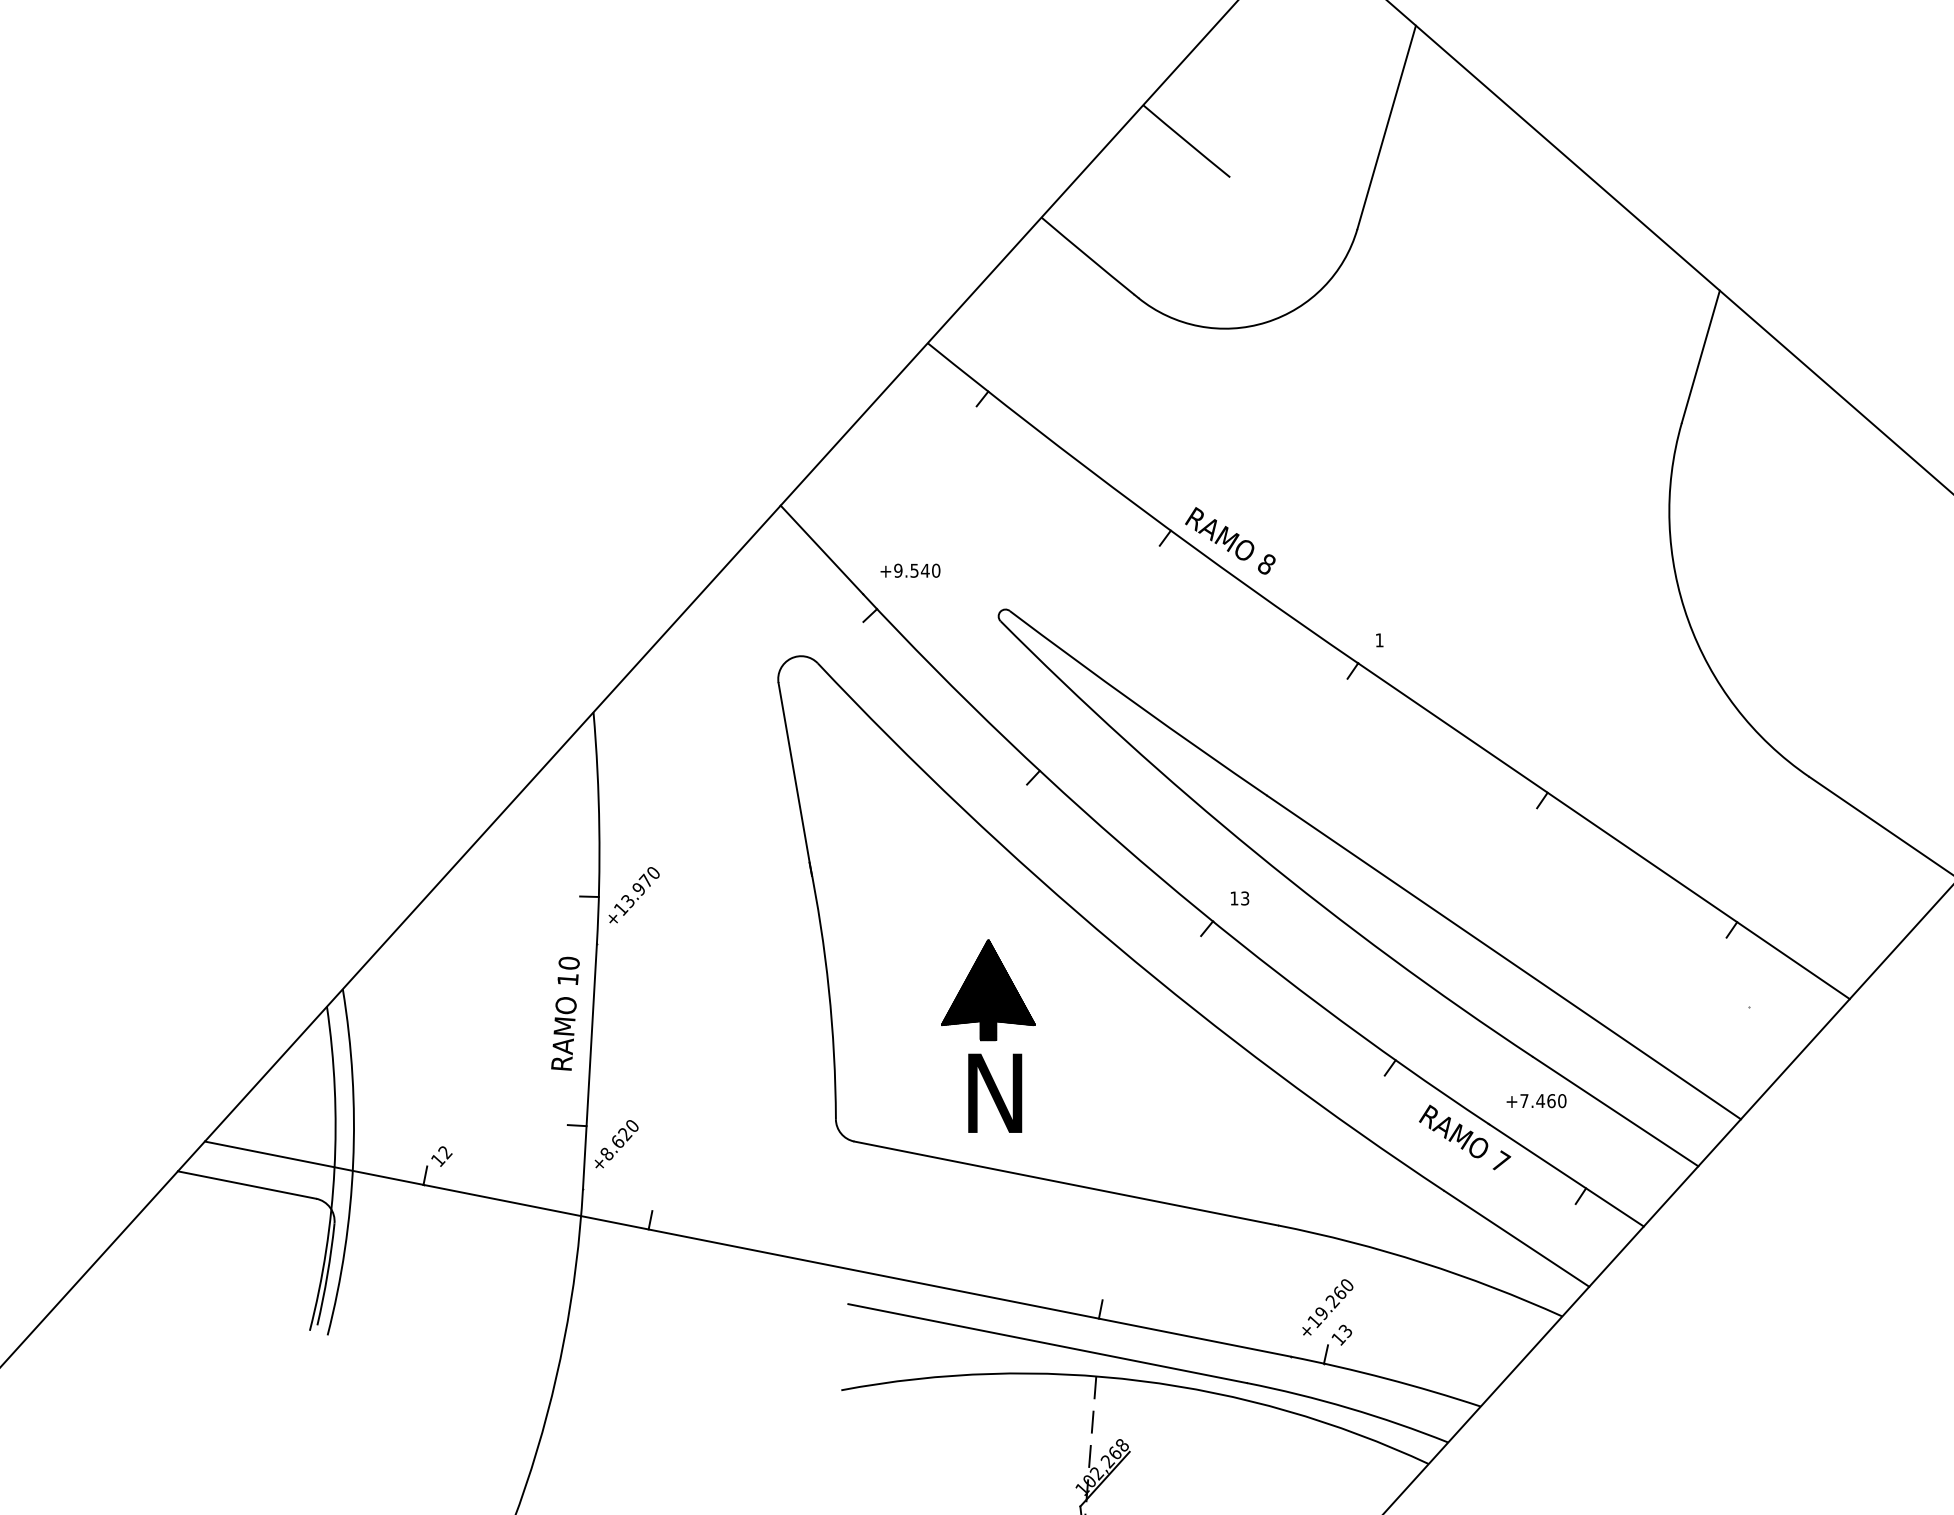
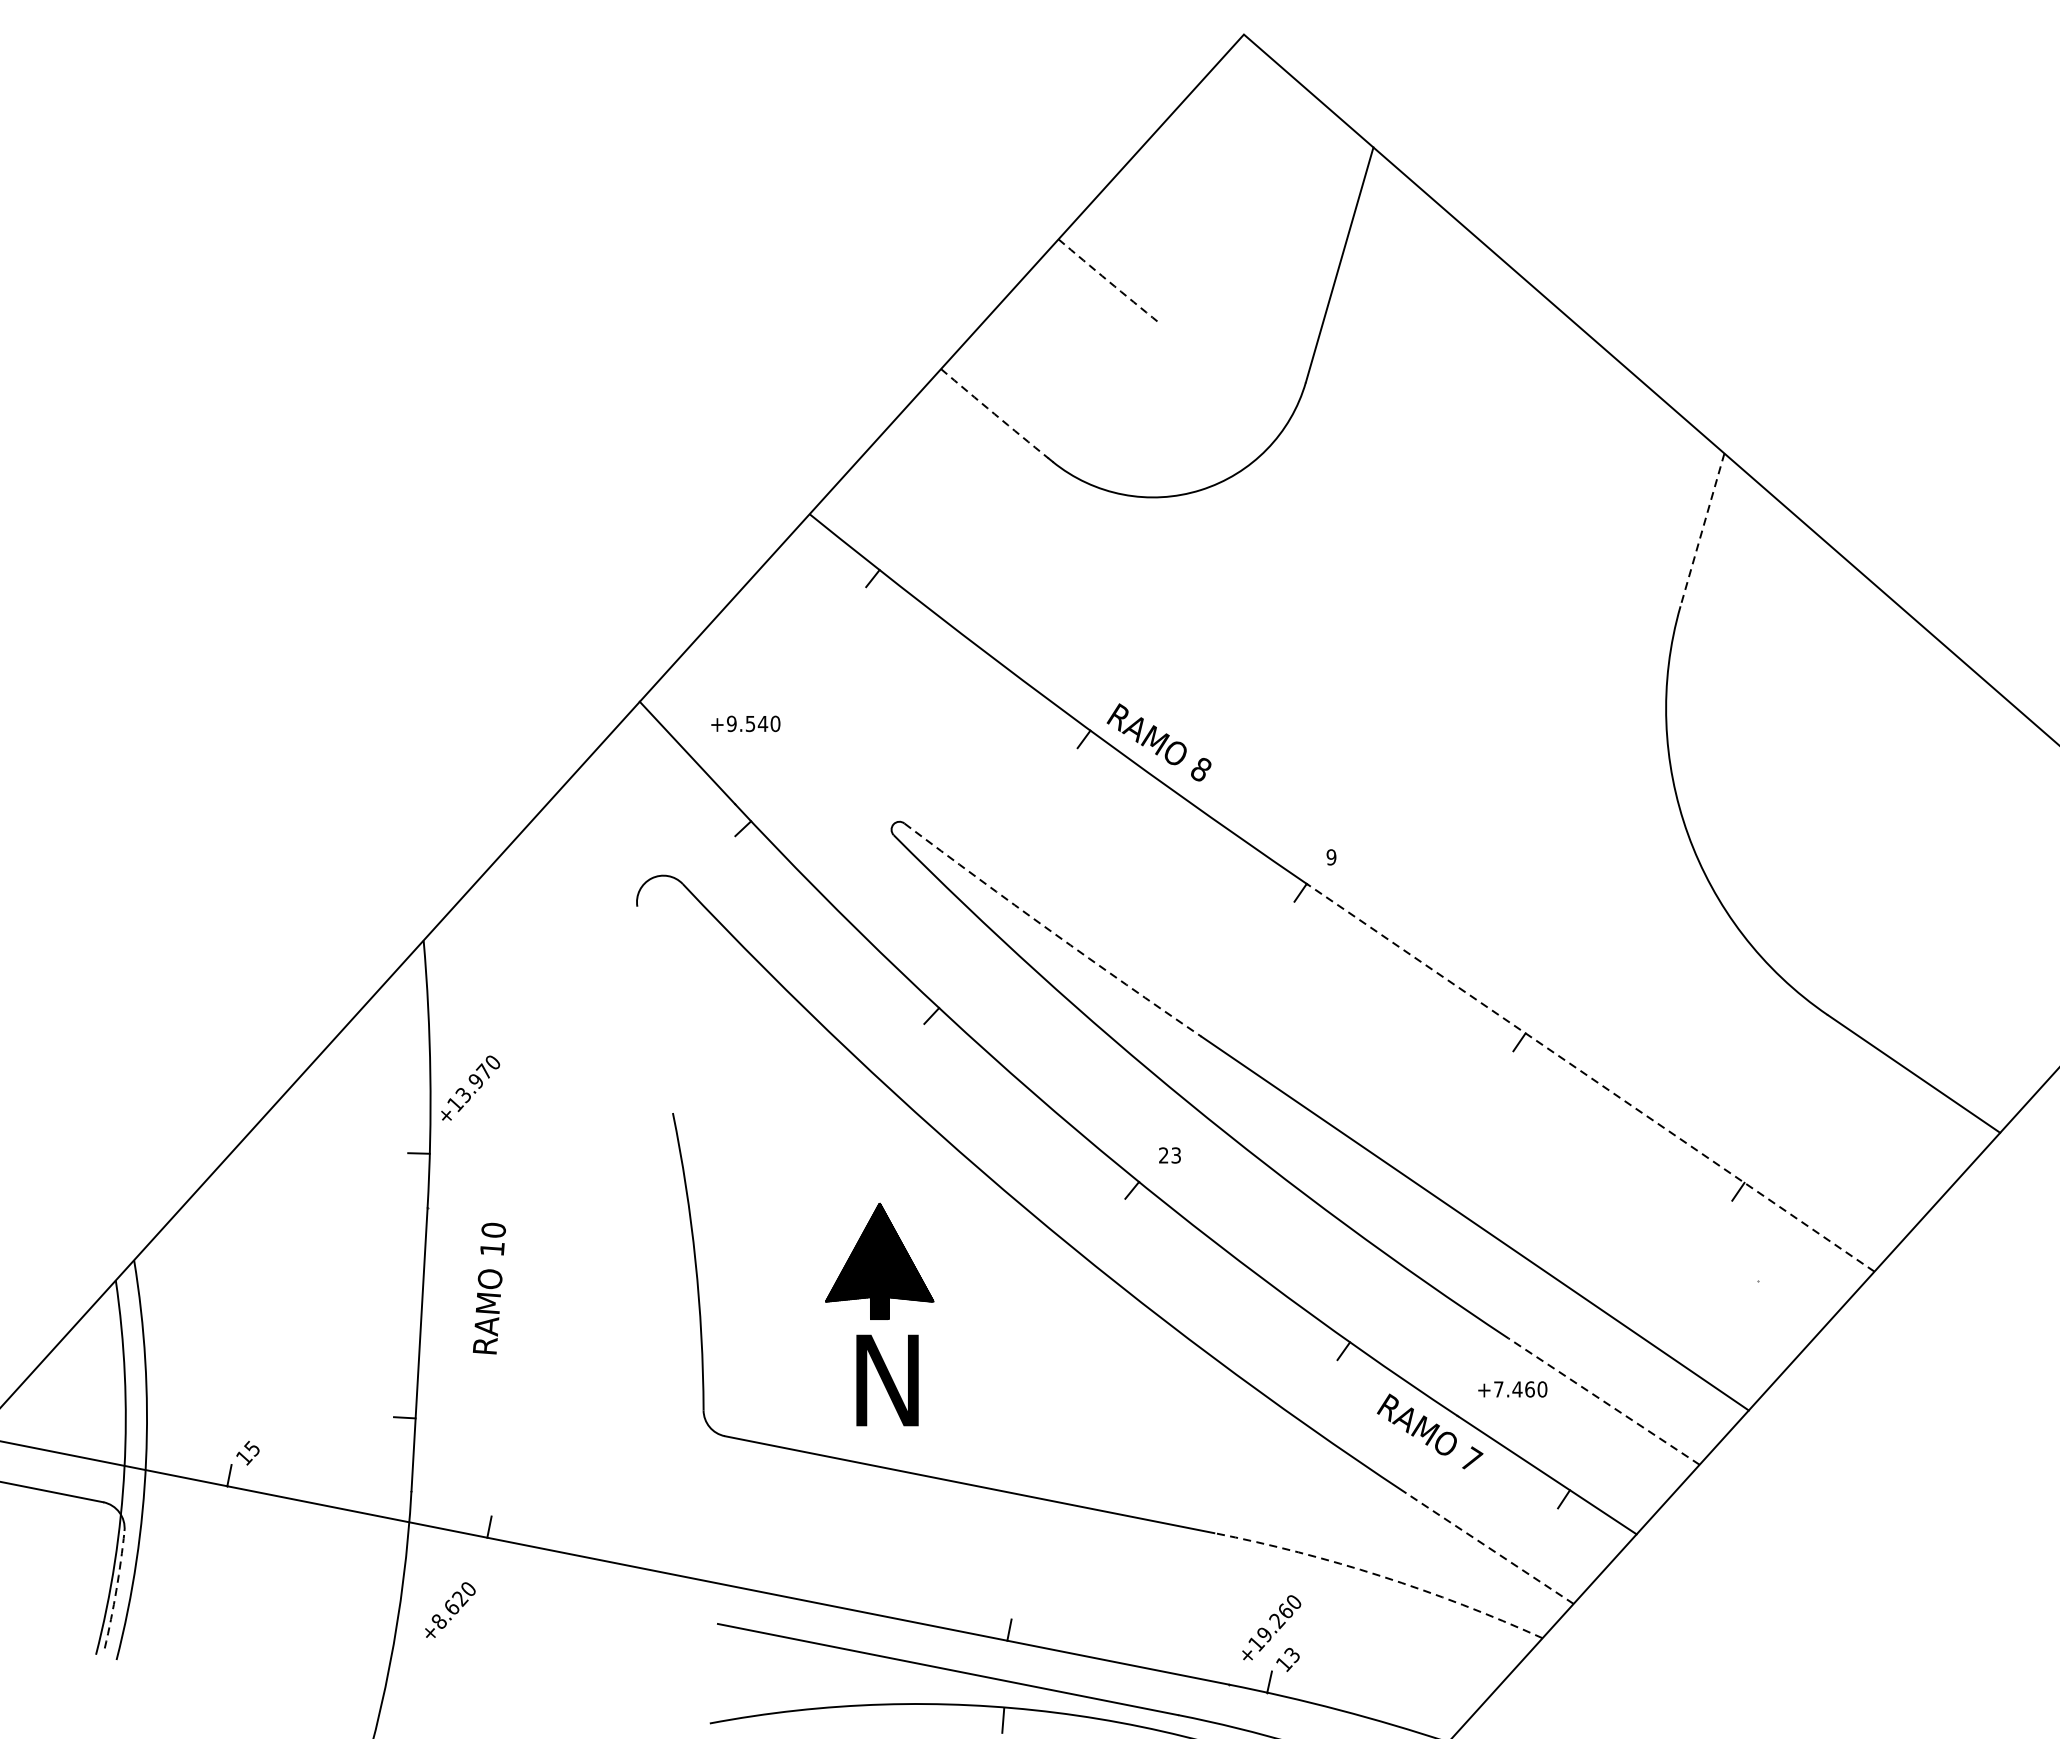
arc: (1186, 141) -> (1108, 281), solid -> dashed
arc: (1087, 256) -> (994, 414), solid -> dashed
line: (1700, 356) -> (1702, 529), solid -> dashed
text: (910, 570) -> (745, 723), moved
text: (1379, 640) -> (1331, 857), 1 -> 9
arc: (1137, 704) -> (1051, 931), solid -> dashed
line: (794, 779) -> (655, 1018), removed
line: (1603, 831) -> (1590, 1078), solid -> dashed
text: (633, 895) -> (469, 1088), moved
text: (1234, 898) -> (1163, 1155), 13 -> 23
text: (565, 1013) -> (489, 1288), moved
line: (1615, 1111) -> (1603, 1401), solid -> dashed
text: (616, 1144) -> (450, 1610), moved
text: (445, 1152) -> (252, 1448), 12 -> 15
line: (1516, 1238) -> (1489, 1548), solid -> dashed
arc: (1422, 1262) -> (1381, 1575), solid -> dashed
arc: (327, 1274) -> (116, 1589), solid -> dashed

